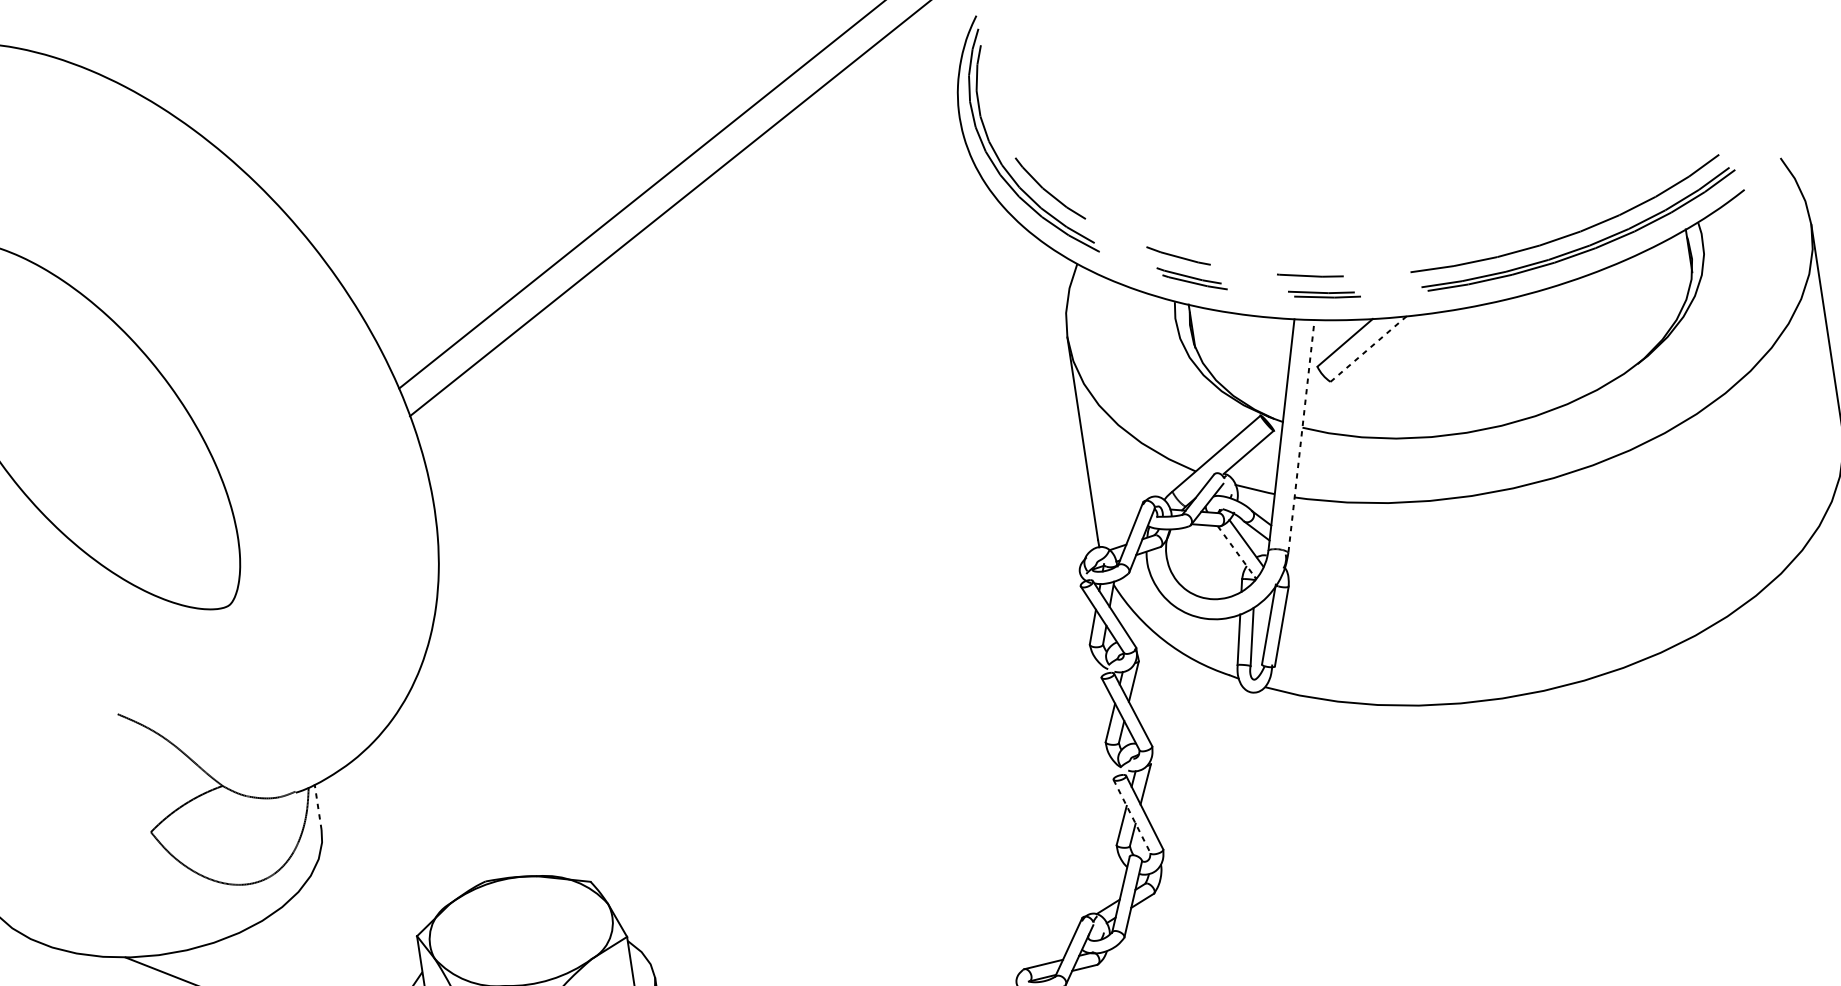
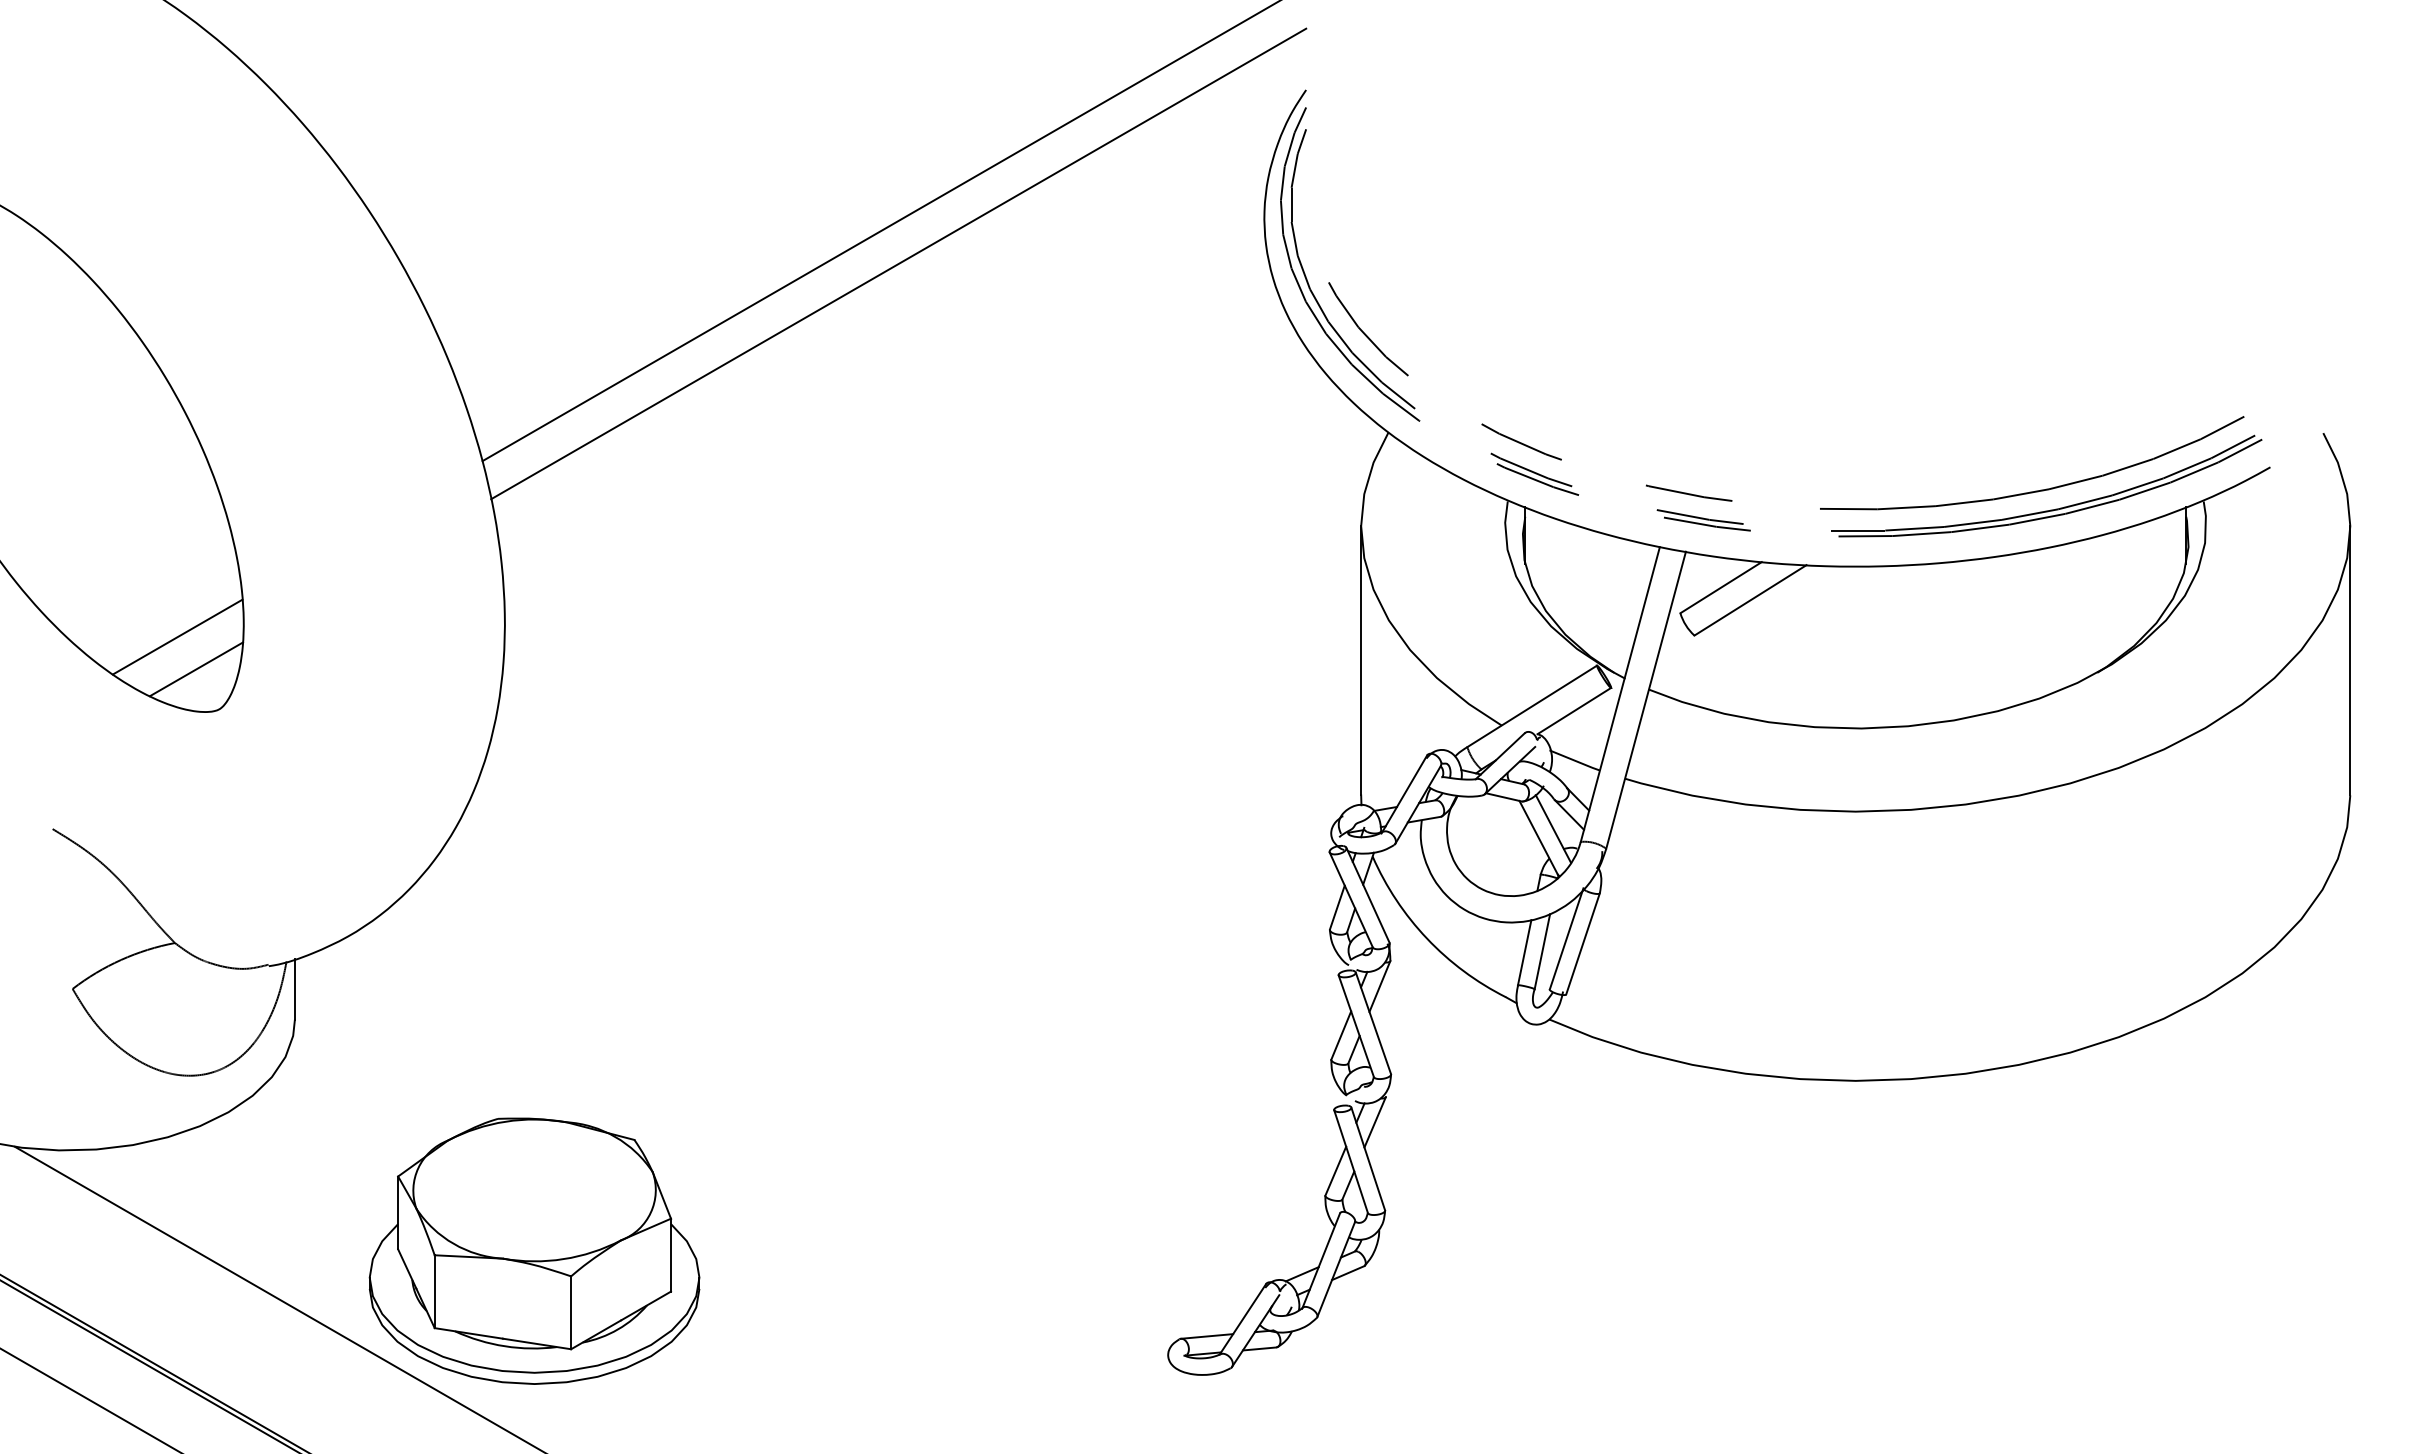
line: (1368, 349) -> (1750, 600), dashed -> solid
line: (1301, 436) -> (1646, 700), dashed -> solid
line: (1236, 551) -> (1538, 837), dashed -> solid
line: (189, 555) -> (177, 636), added
line: (206, 577) -> (195, 669), added
line: (317, 806) -> (294, 988), dashed -> solid
line: (1132, 817) -> (1351, 1162), dashed -> solid

